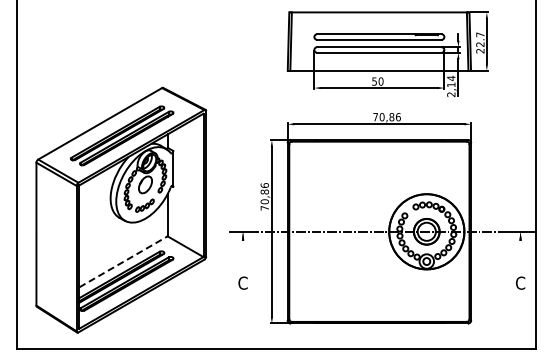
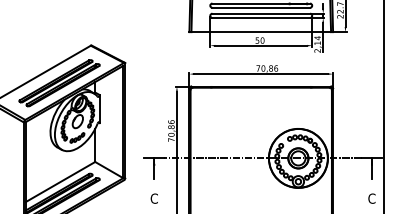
line: (243, 244) -> (154, 168), added
line: (520, 244) -> (371, 168), added
line: (123, 261) -> (60, 181), dashed -> solid

